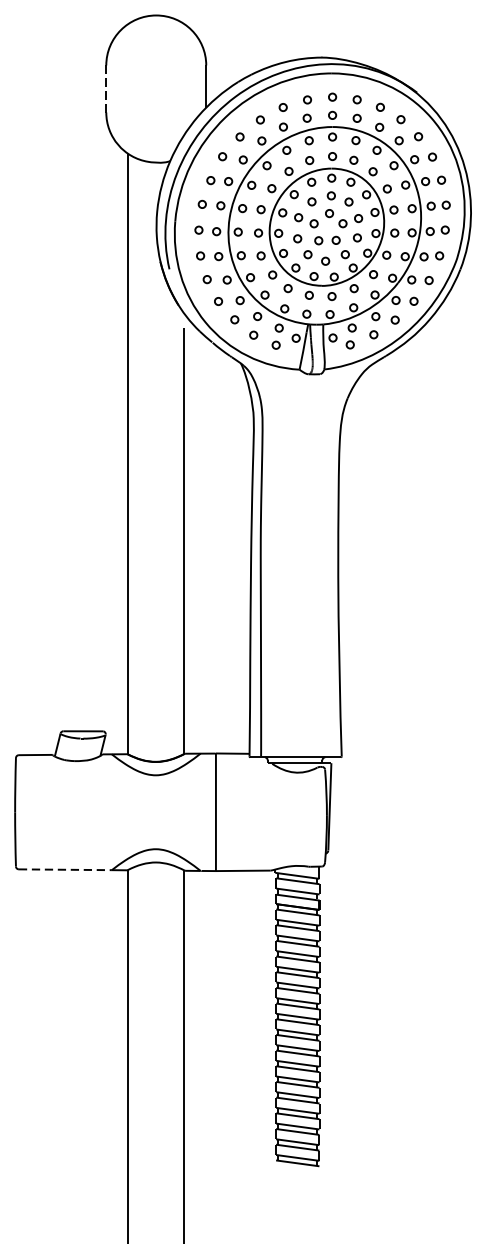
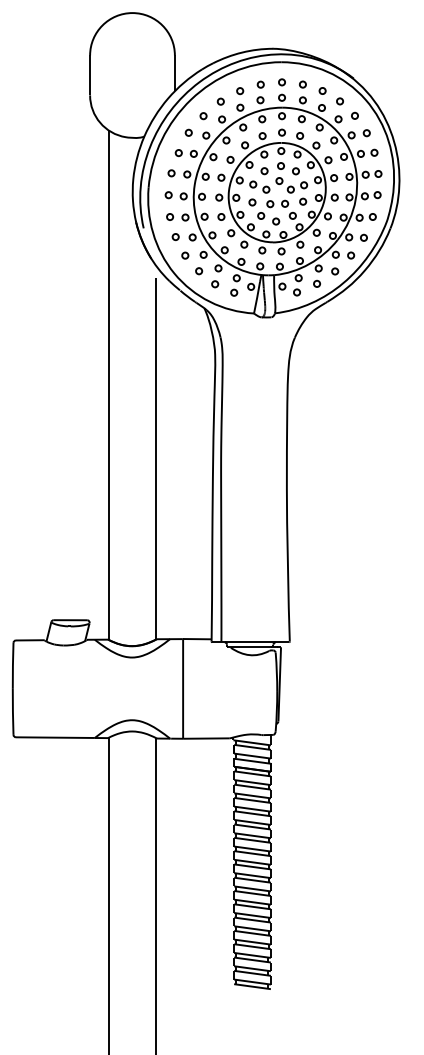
line: (106, 89) -> (90, 75), dashed -> solid
line: (65, 869) -> (55, 737), dashed -> solid

